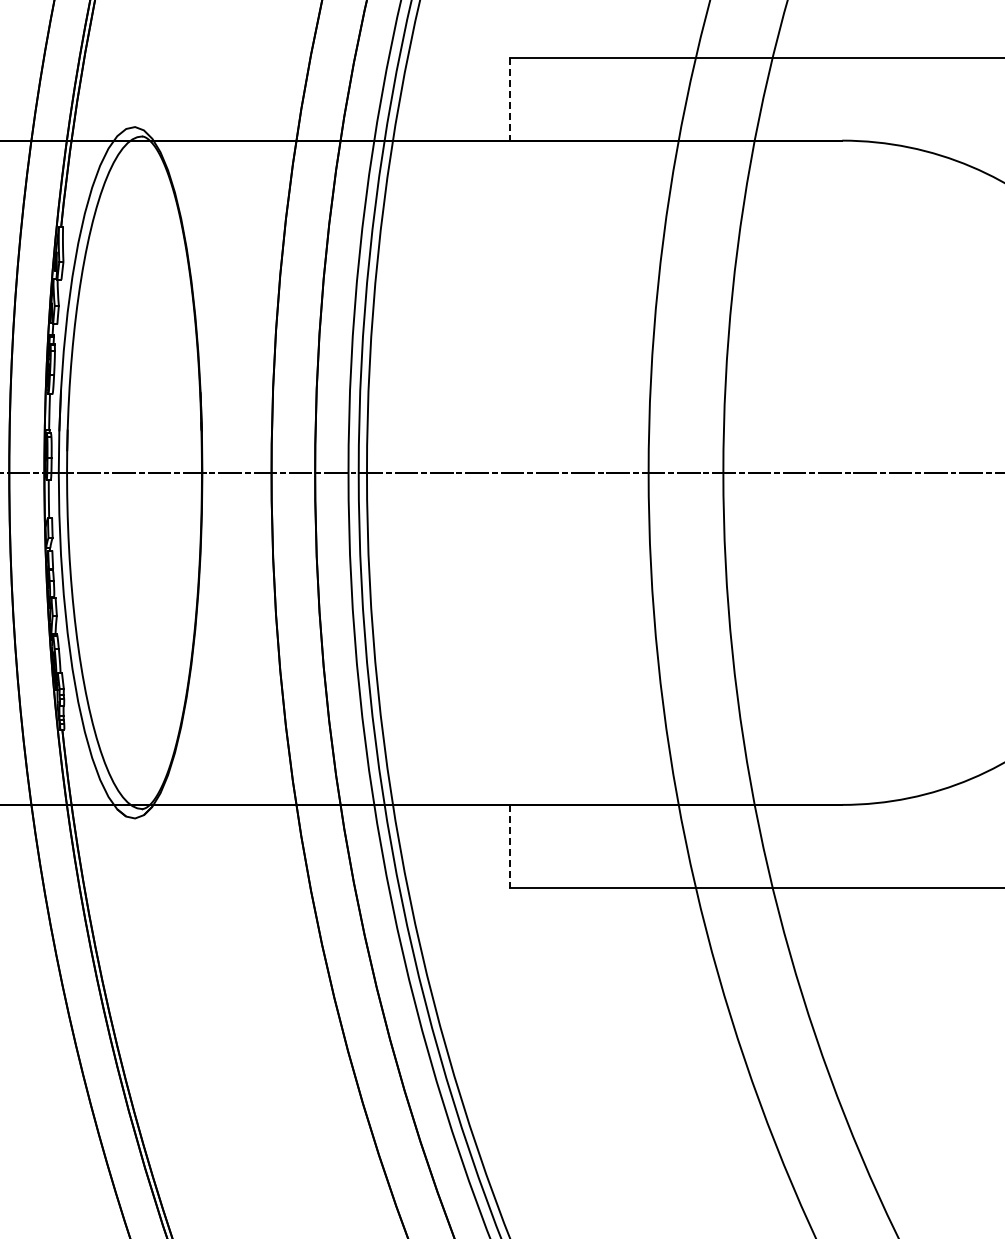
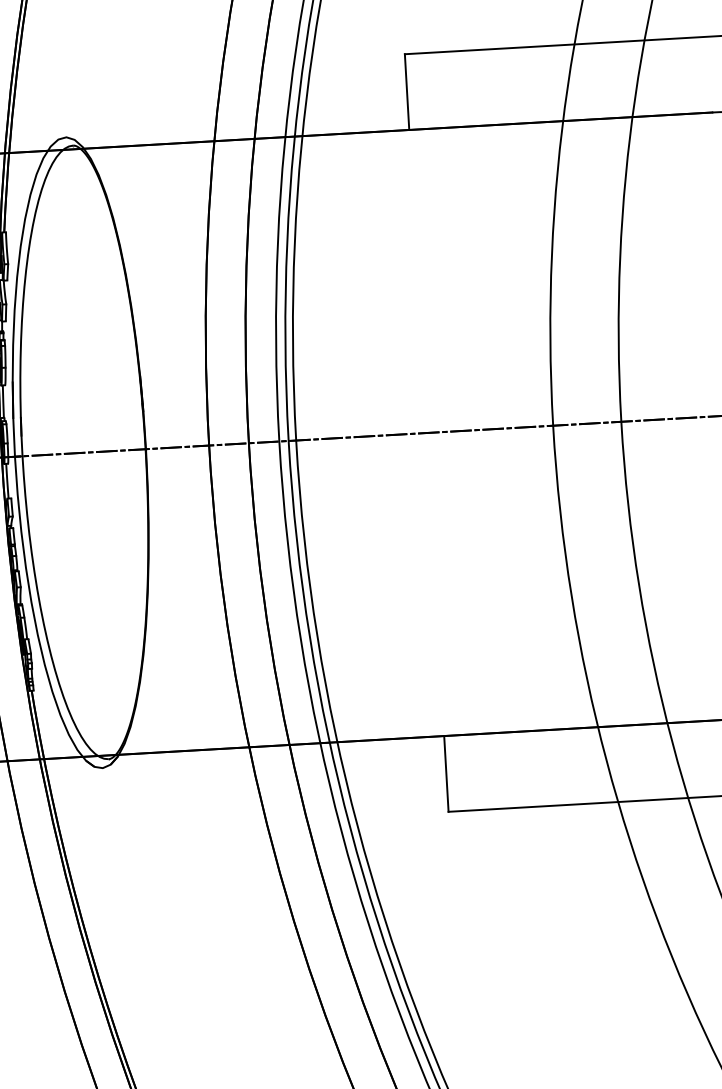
line: (510, 99) -> (407, 92), dashed -> solid
line: (510, 846) -> (446, 773), dashed -> solid

